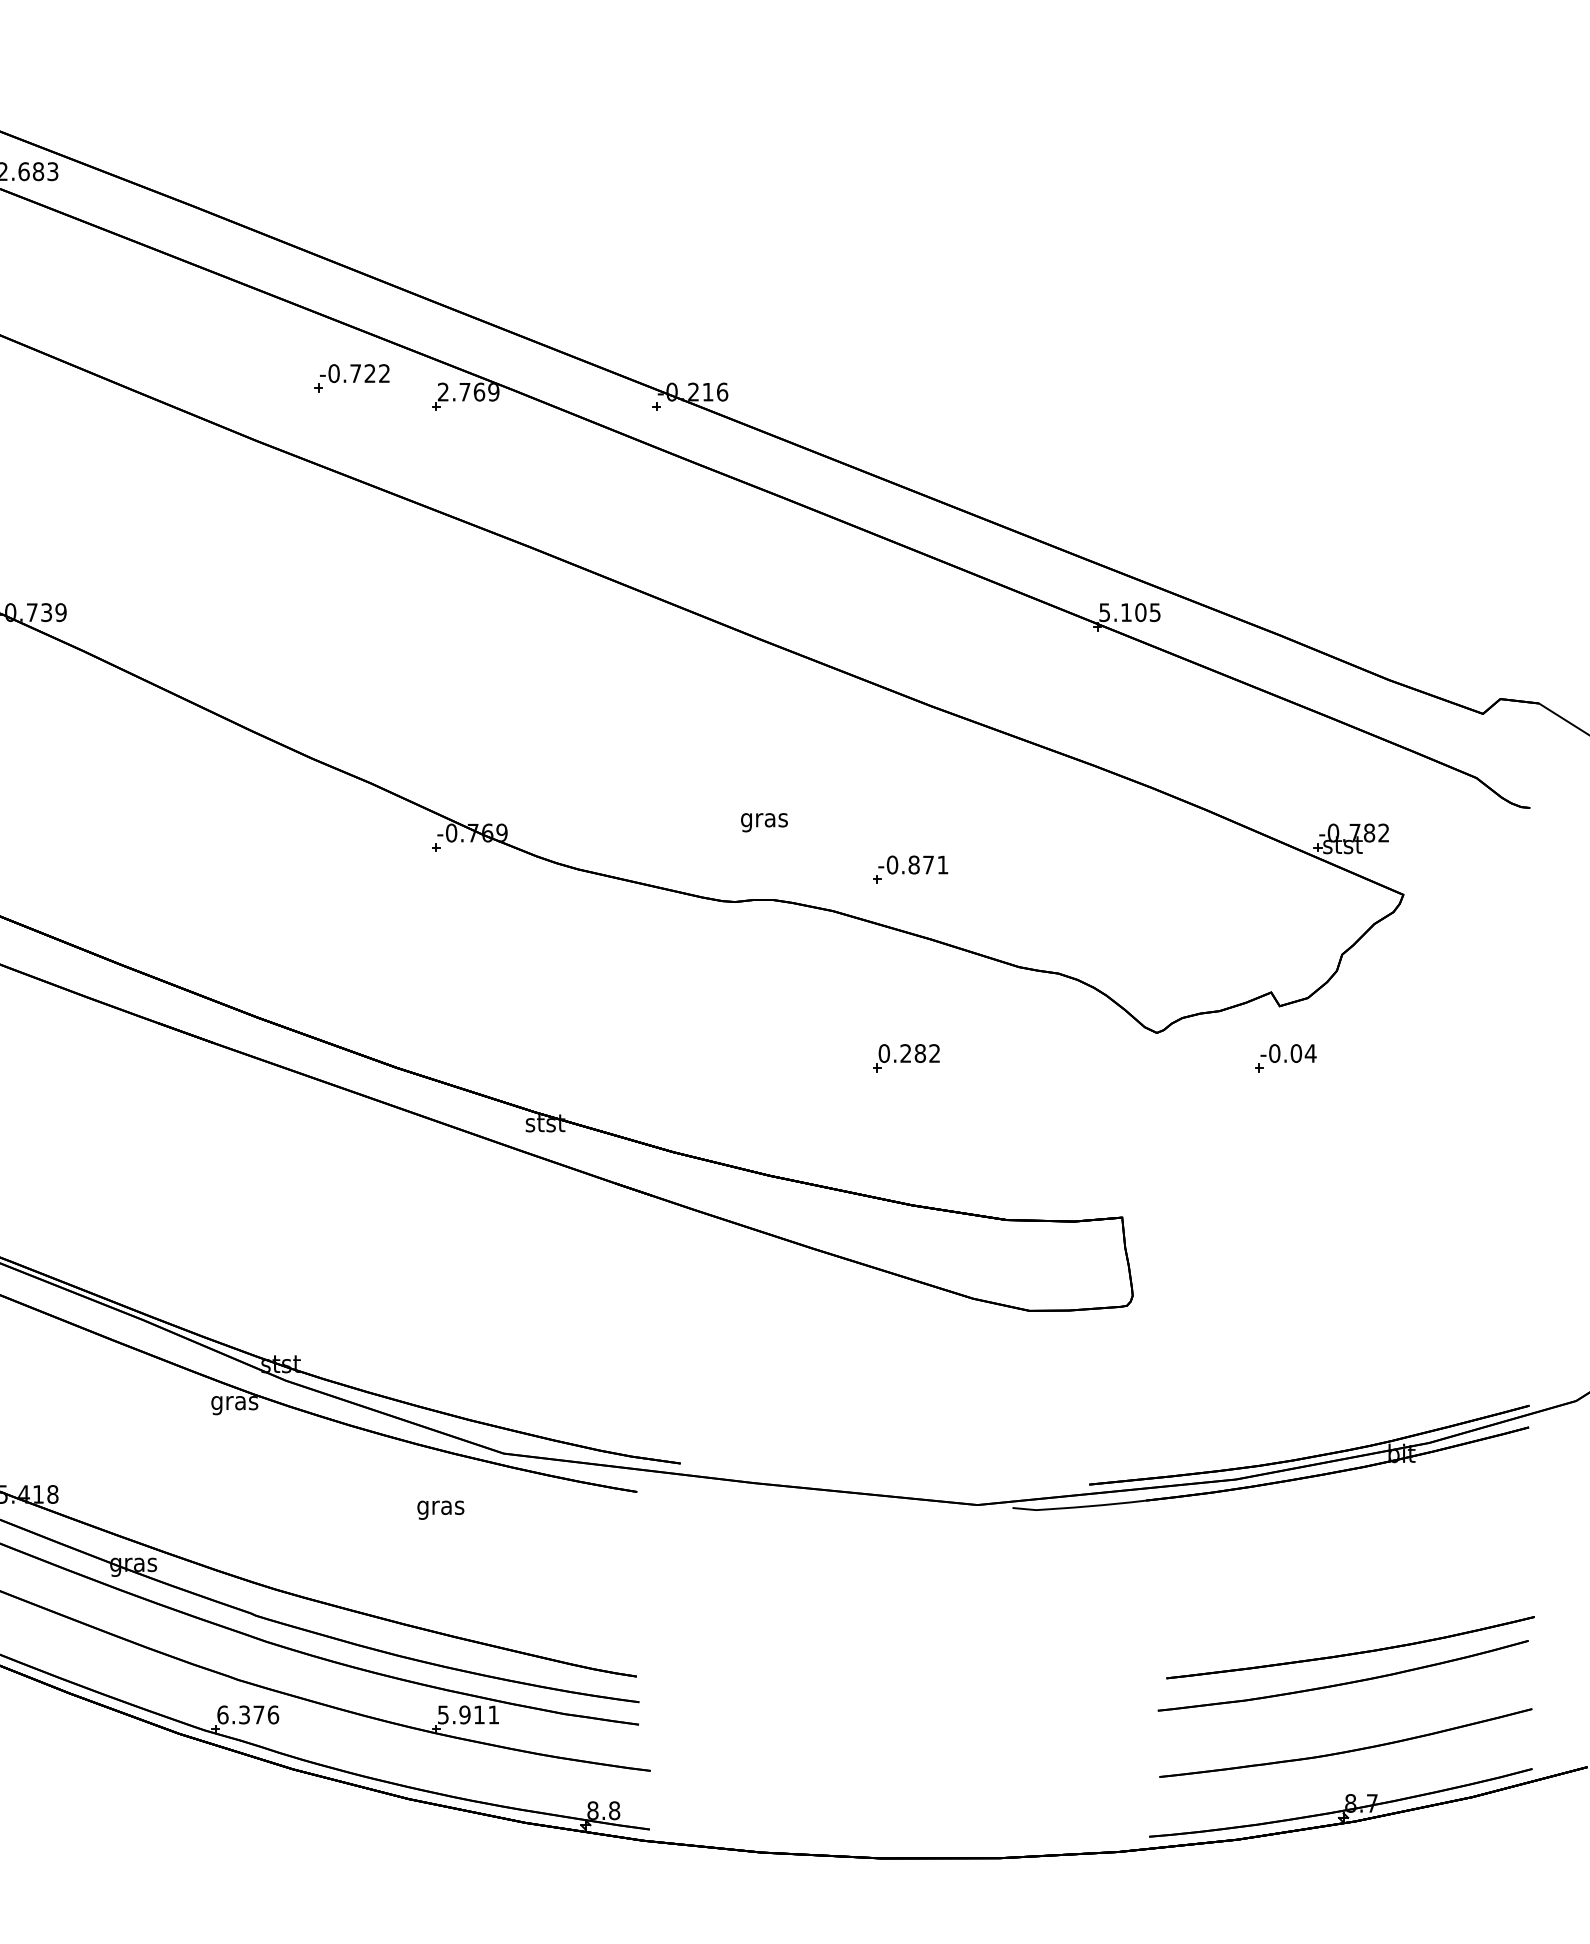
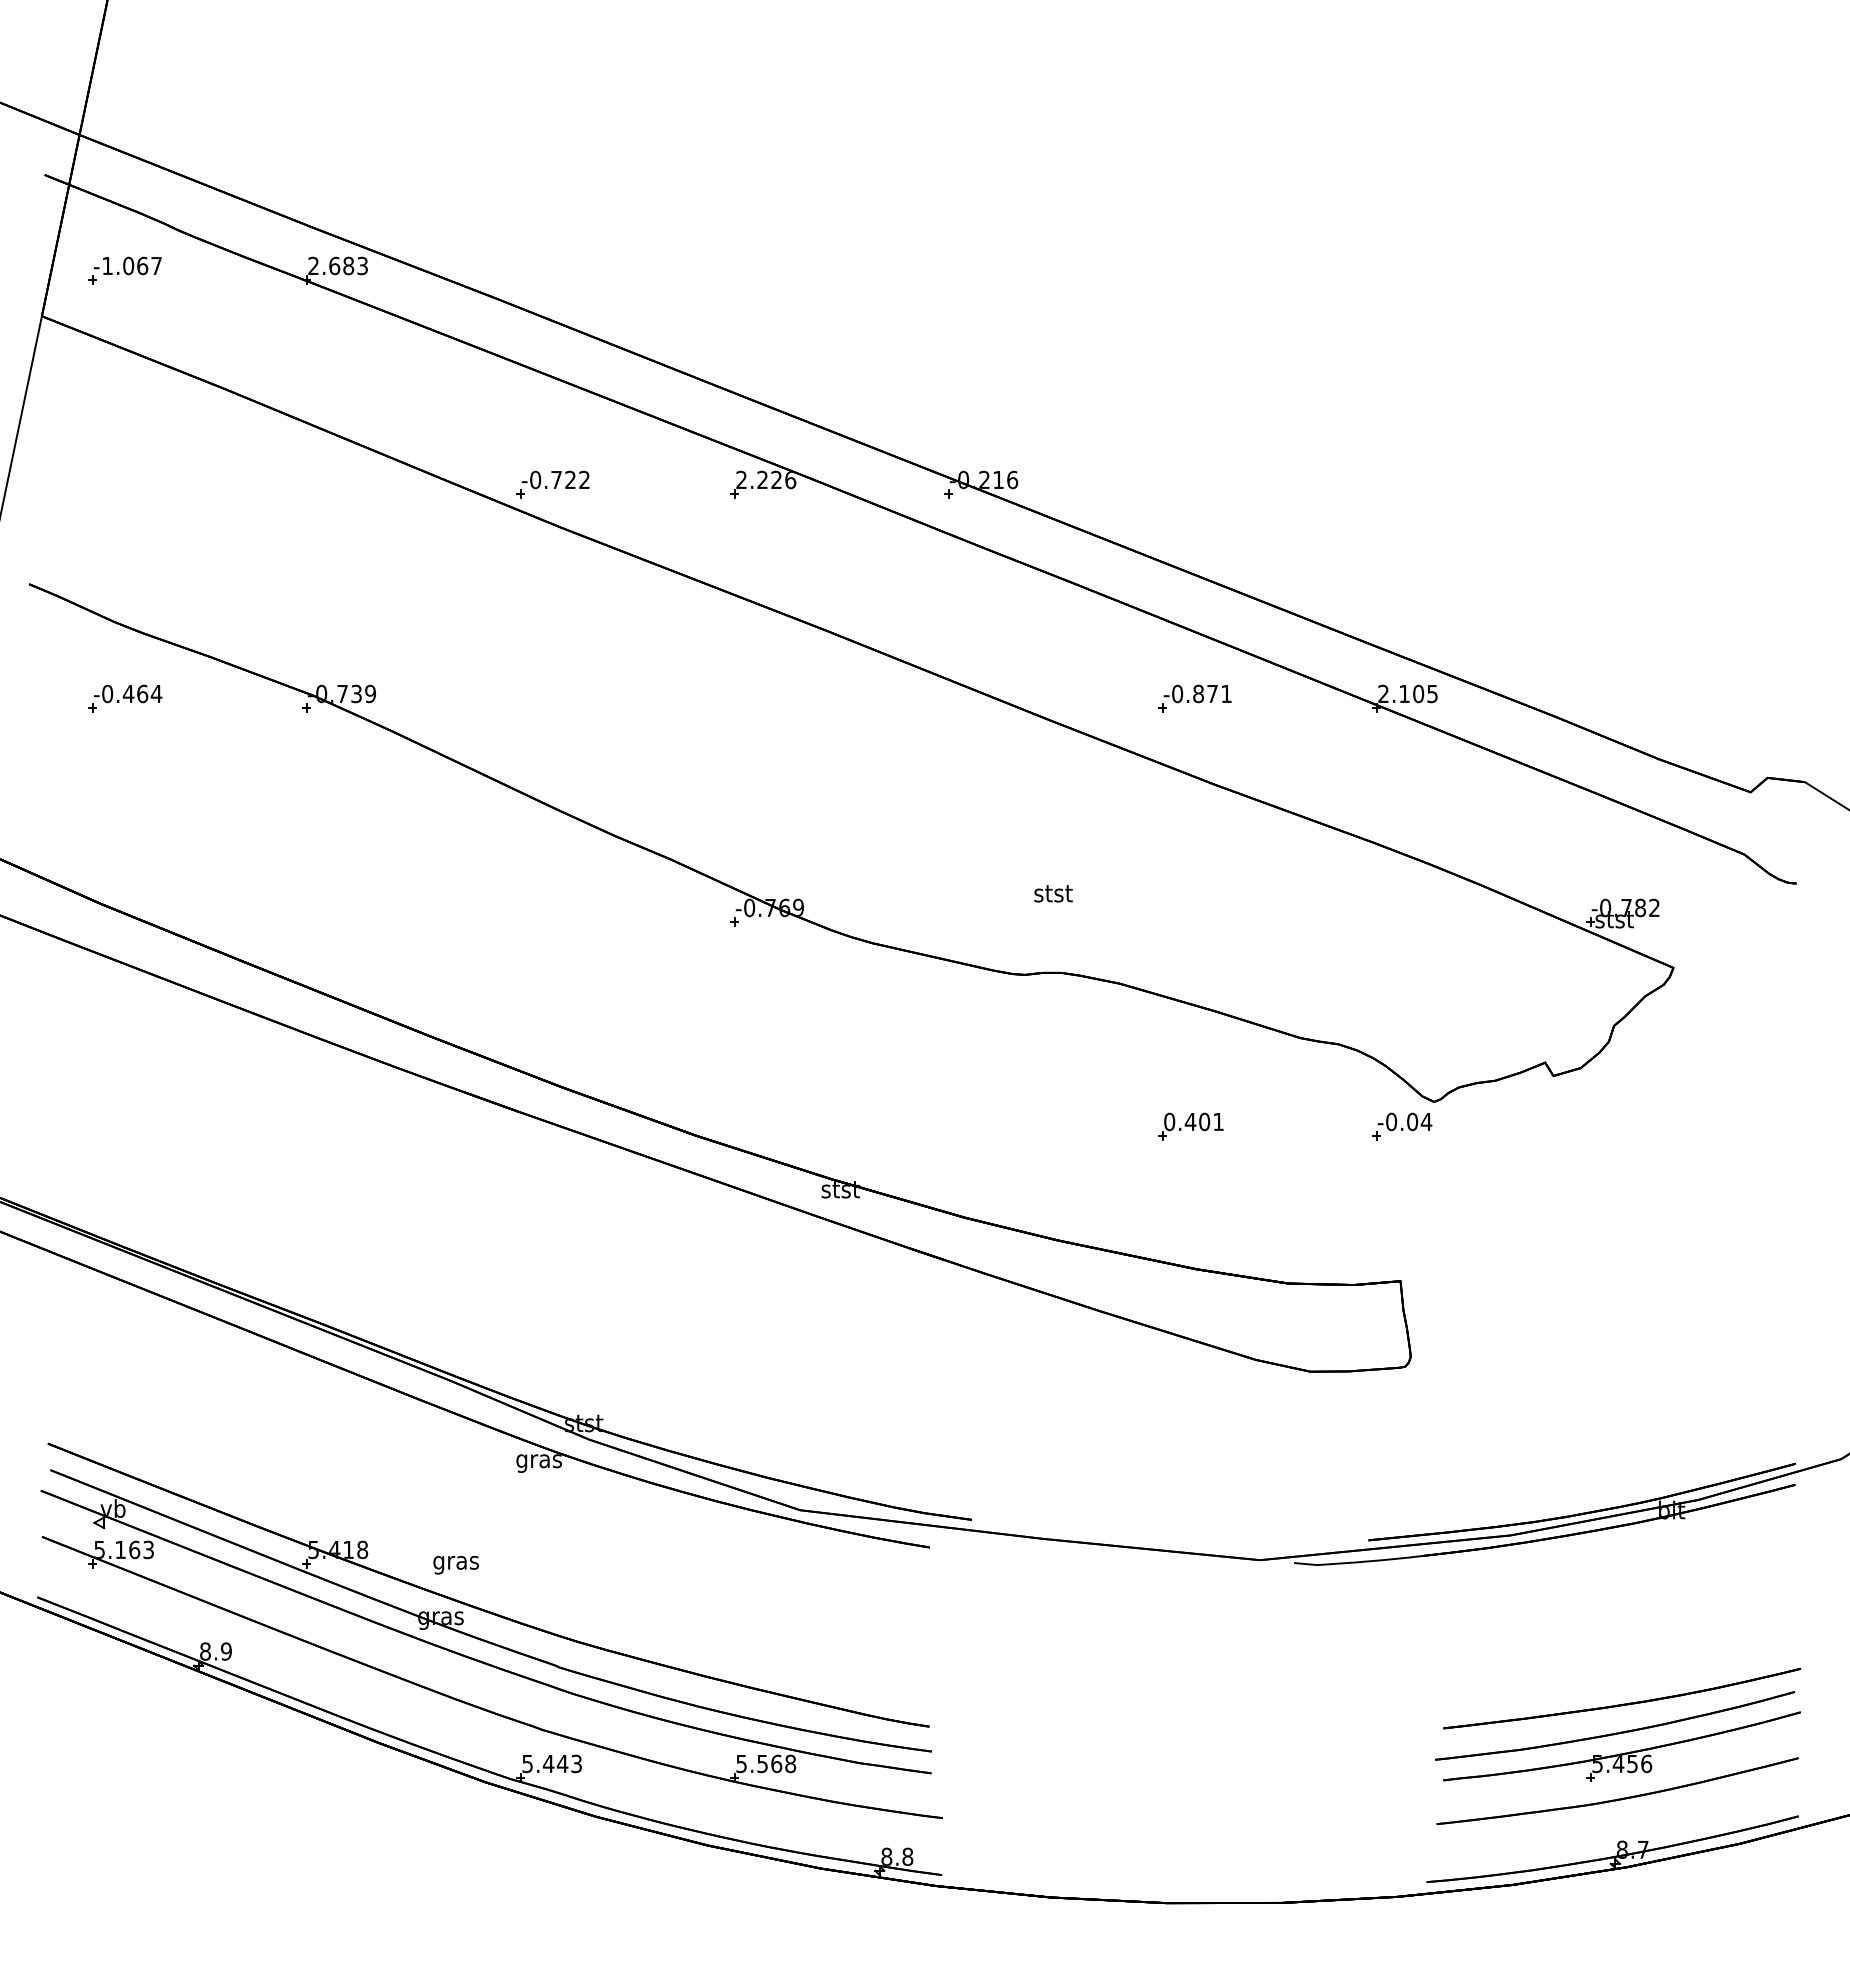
part: (351, 378) -> (552, 484), moved
text: (479, 391) -> (776, 479), 2.769 -> 2.226
text: (1104, 612) -> (1383, 693), 5.105 -> 2.105
text: (764, 821) -> (1053, 896), gras -> stst
part: (909, 869) -> (1194, 698), moved
text: (919, 1053) -> (1203, 1121), 0.282 -> 0.401
part: (1286, 1058) -> (1402, 1126), moved
text: (440, 1510) -> (455, 1565), moved
part: (1349, 1704) -> (1621, 1753), added
text: (248, 1714) -> (552, 1763), 6.376 -> 5.443
text: (479, 1714) -> (776, 1763), 5.911 -> 5.568

